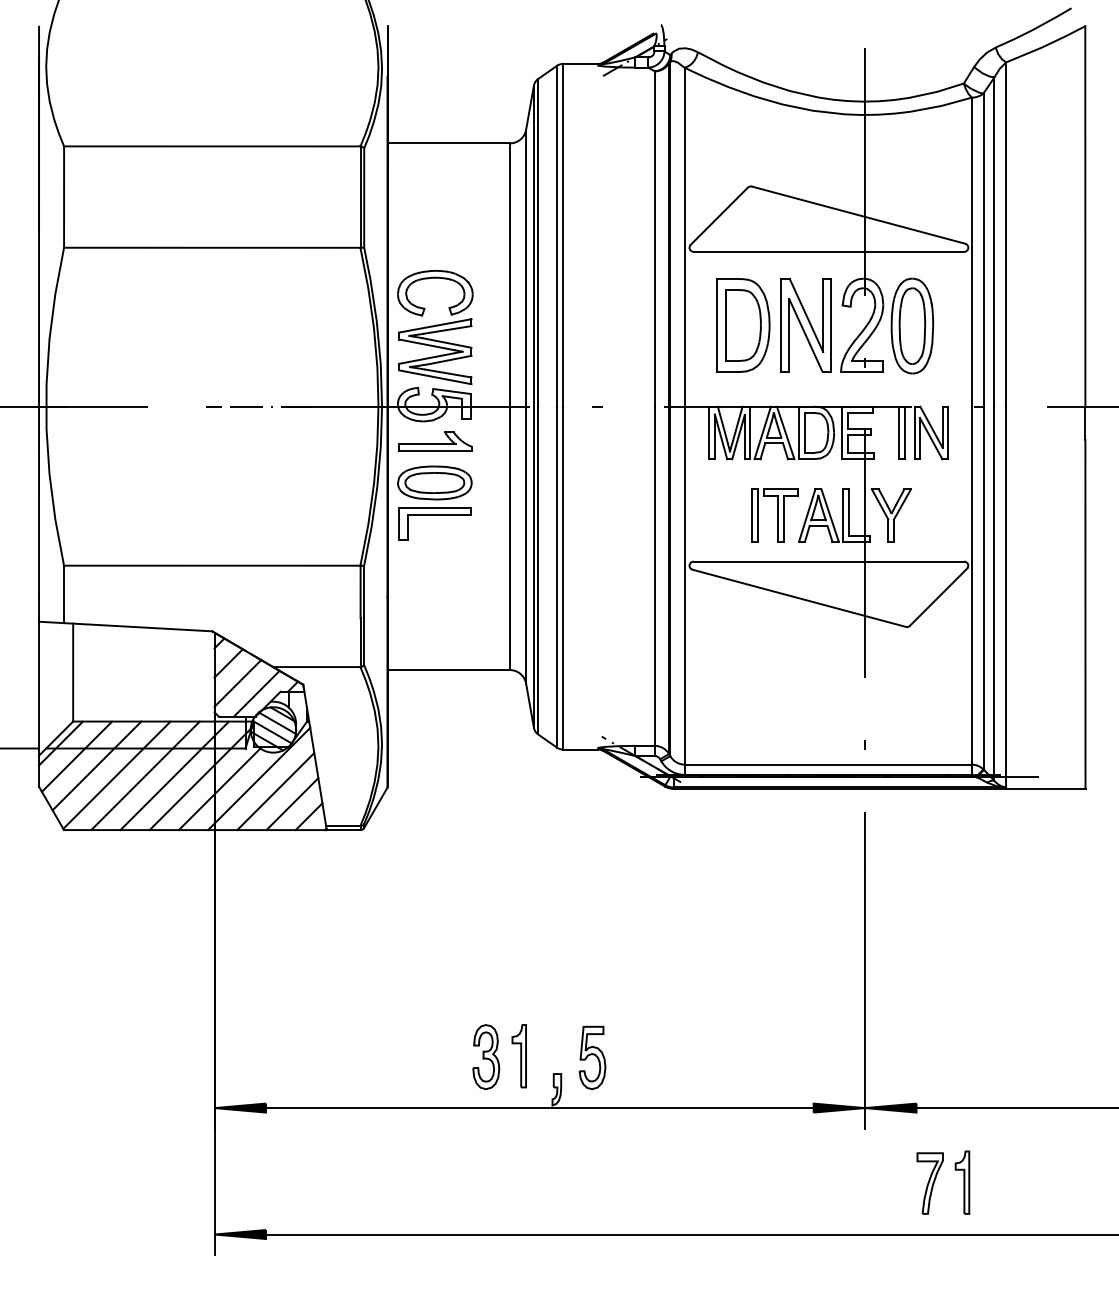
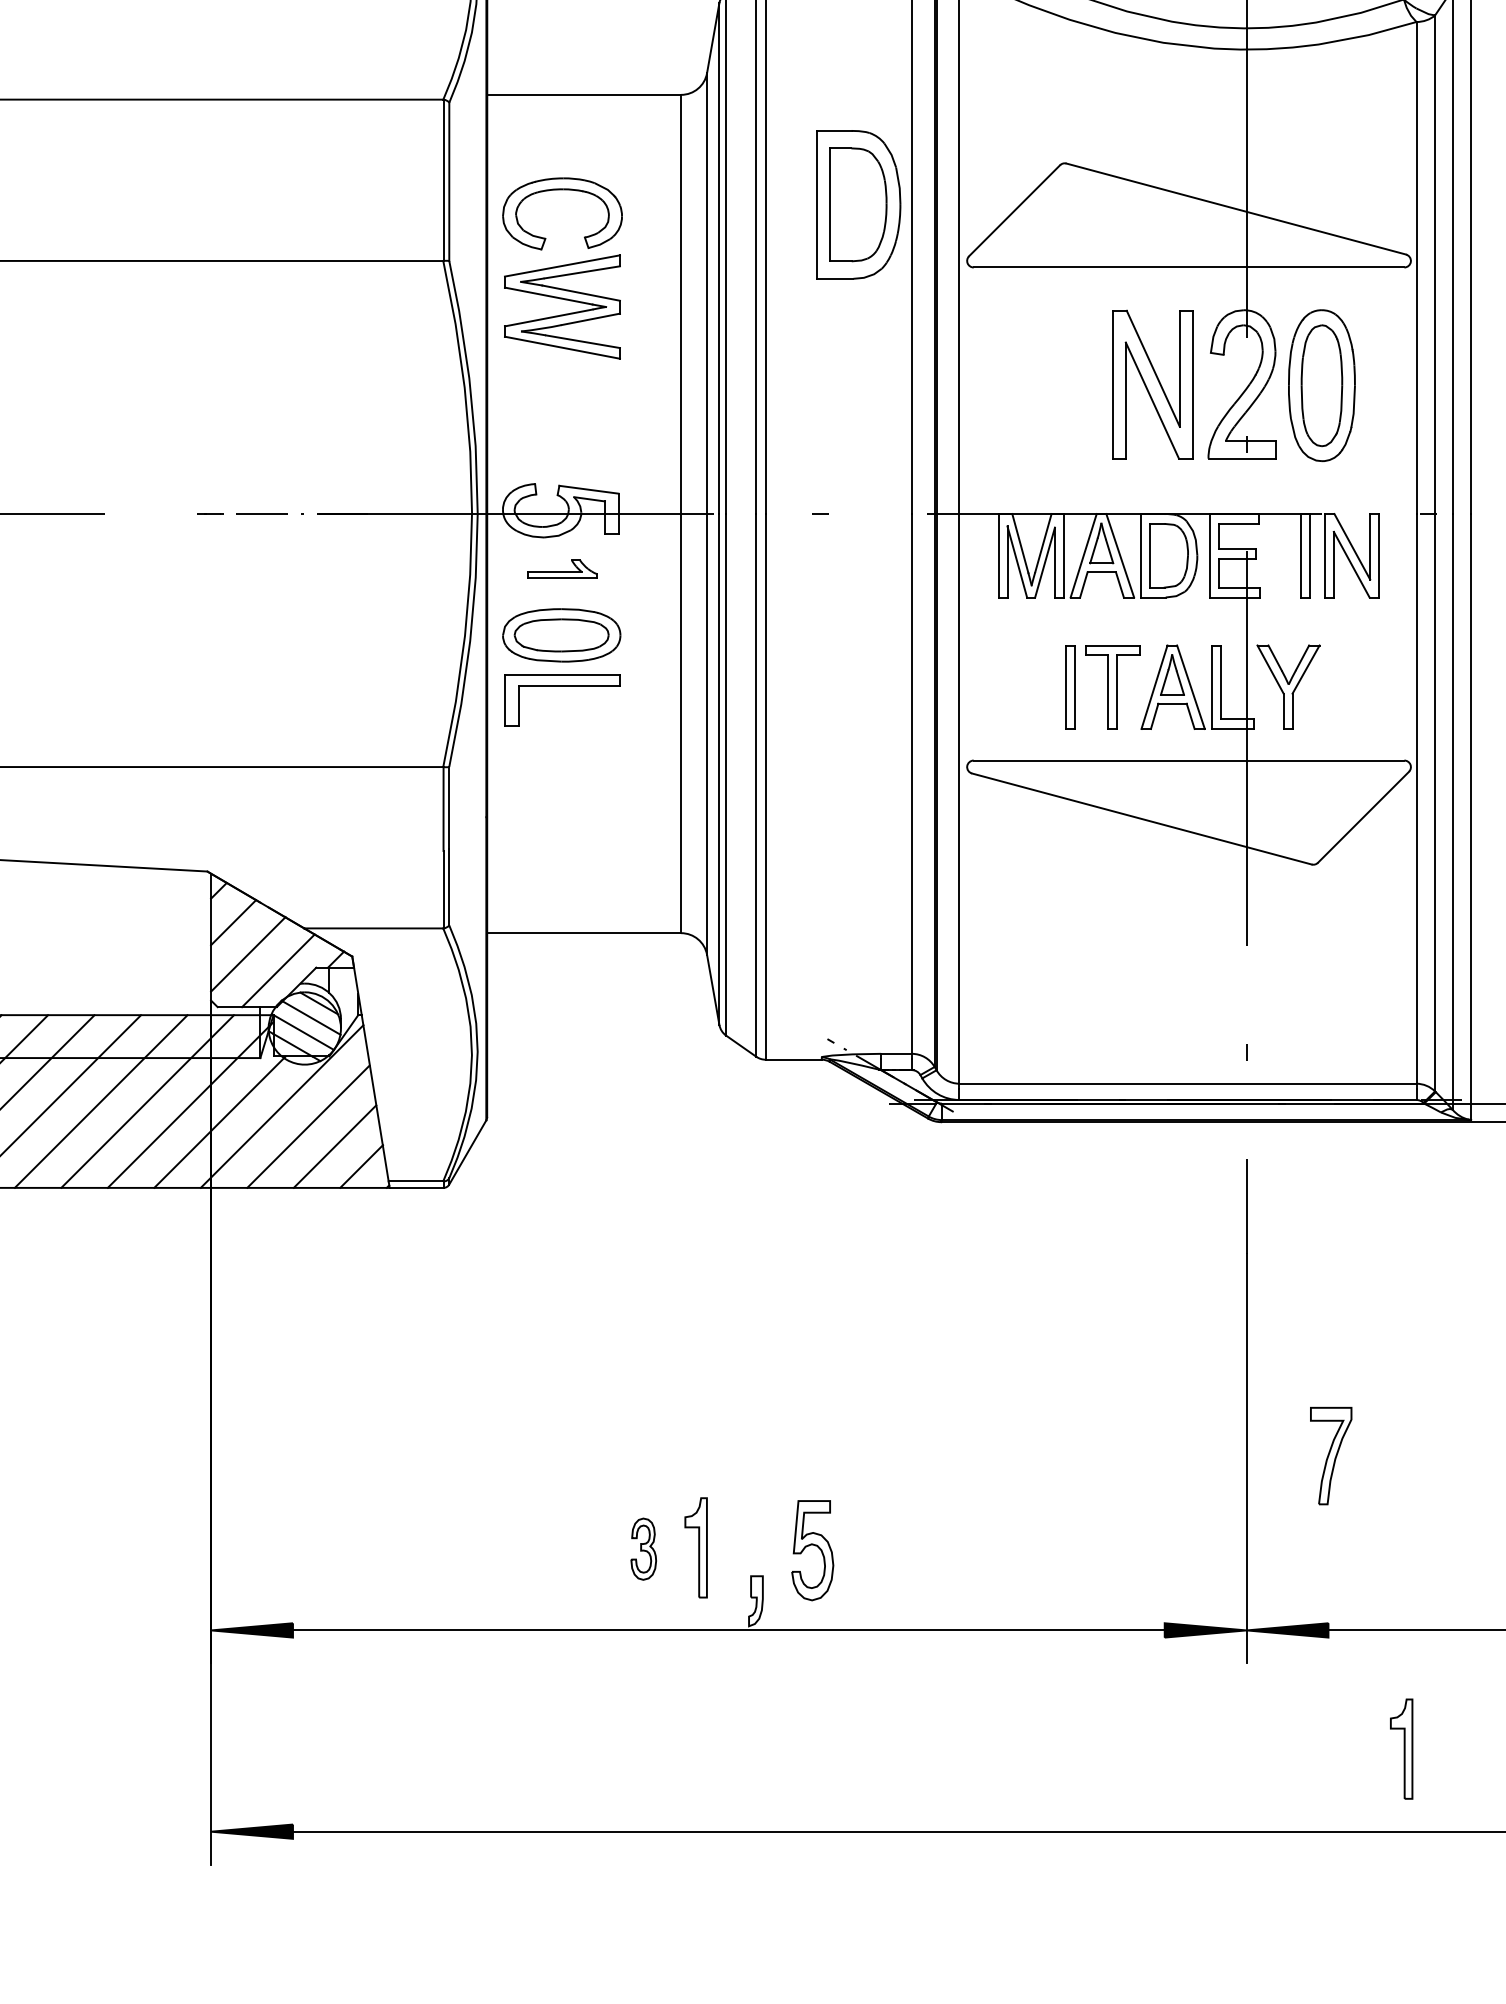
part: (743, 325) -> (858, 204), moved
part: (435, 327) -> (562, 268), moved
part: (435, 441) -> (562, 569), size x0.6
part: (486, 1056) -> (643, 1548), size x0.6
part: (929, 1183) -> (1330, 1455), moved

